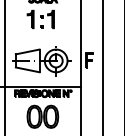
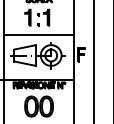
line: (42, 37) -> (38, 34), added

